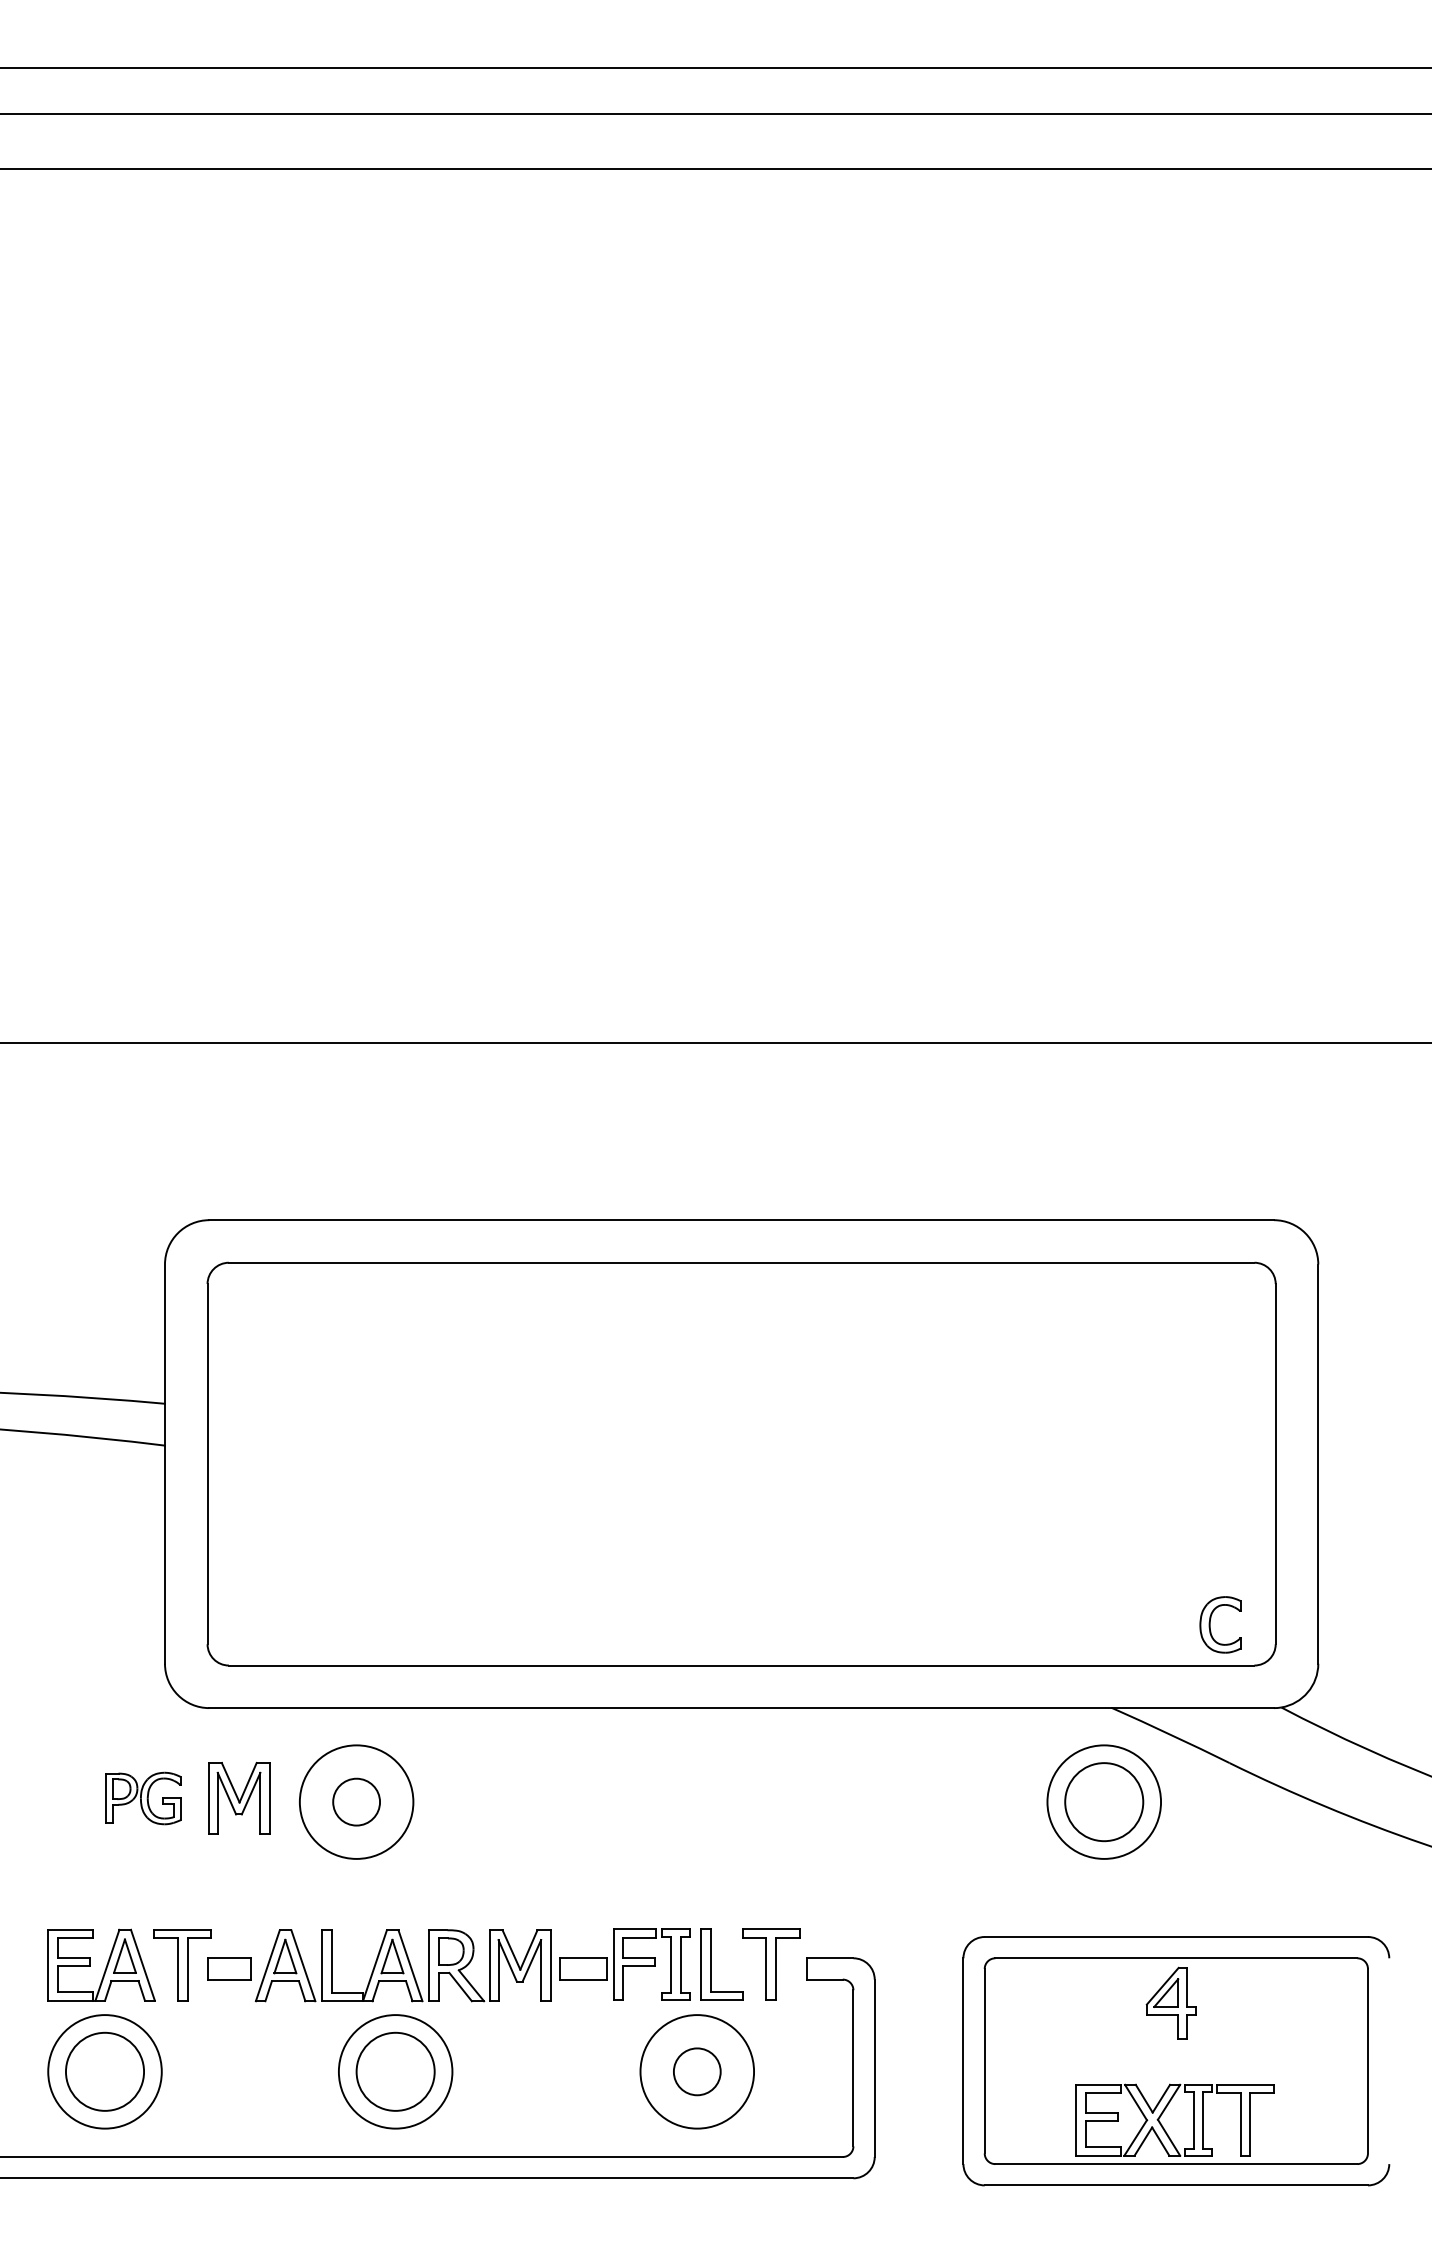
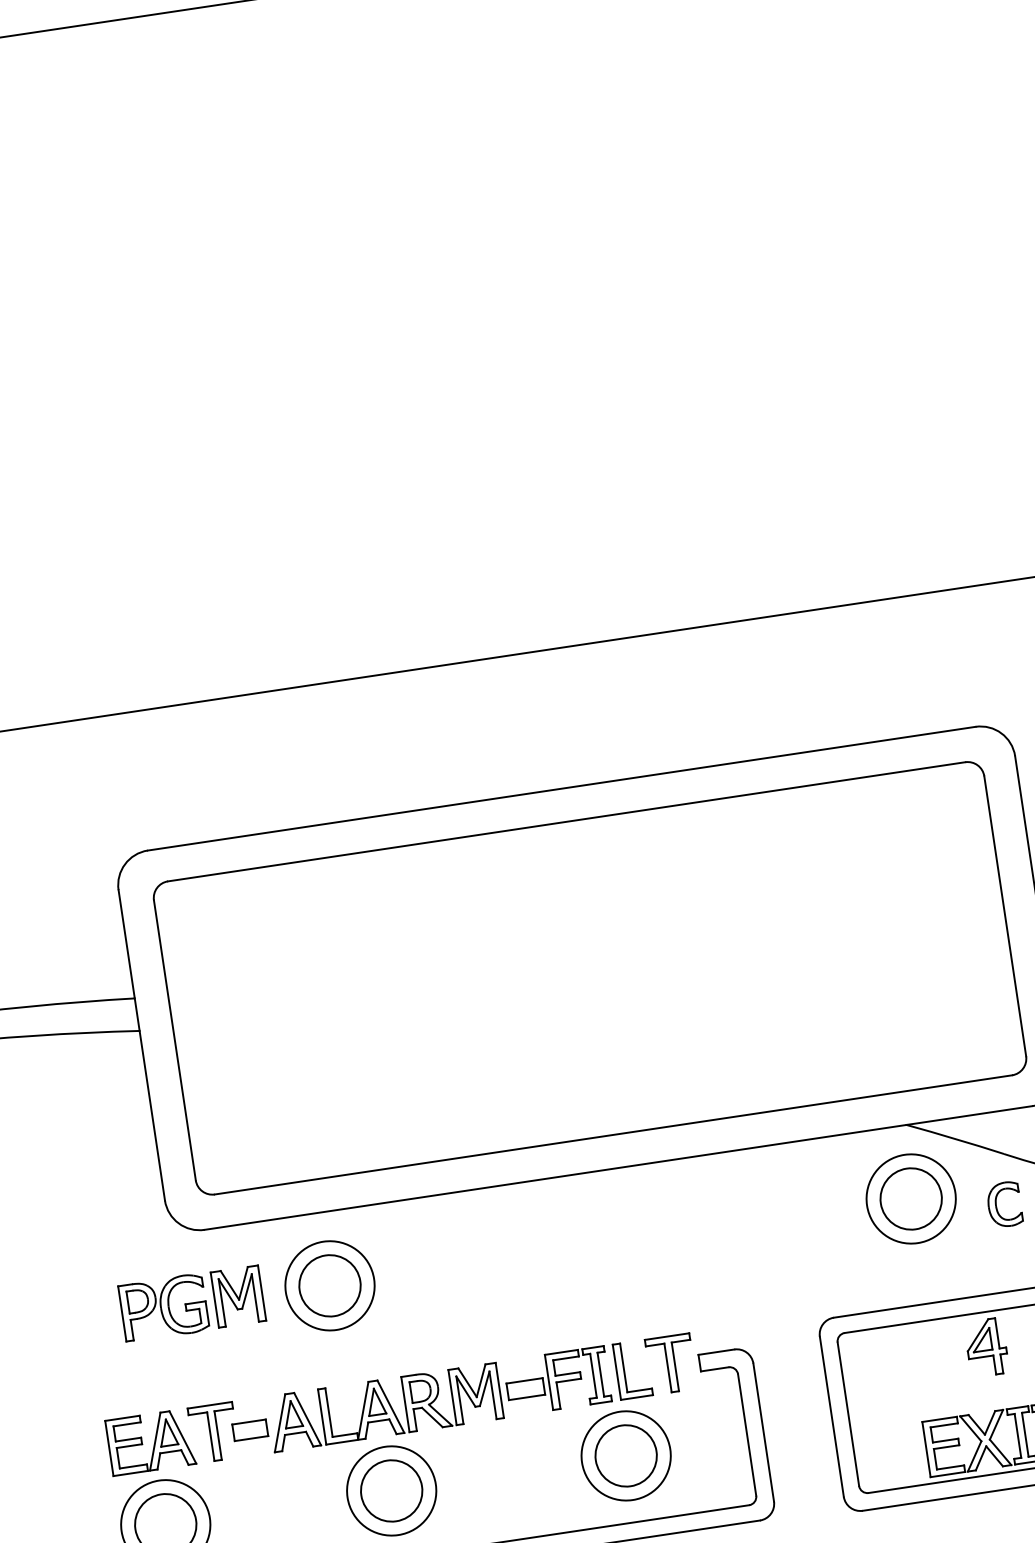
part: (1210, 1624) -> (996, 1205), moved
part: (143, 1798) -> (163, 1307), size x1.43
circle: (356, 1802) -> (329, 1286), size x1.67
circle: (697, 2071) -> (626, 1455), size x1.67

